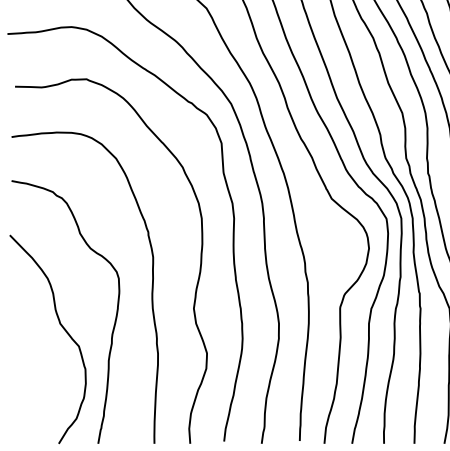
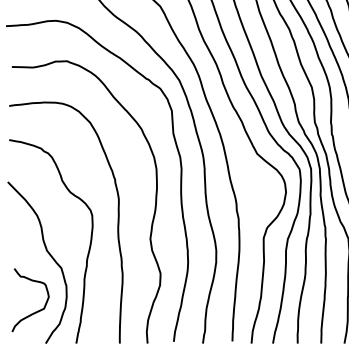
curve: (46, 402) -> (36, 311), added

